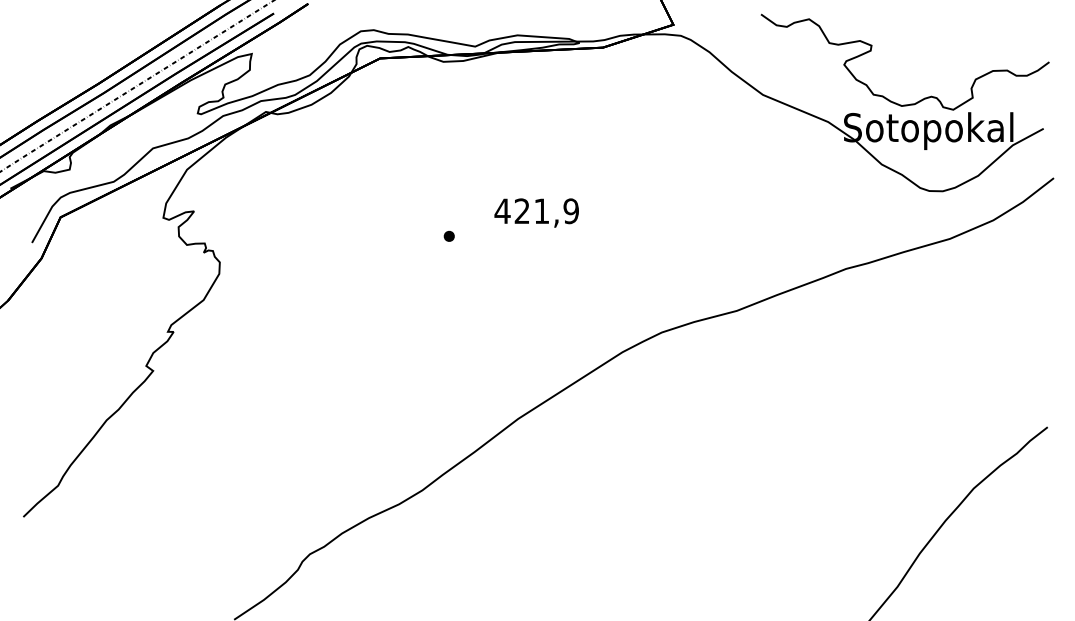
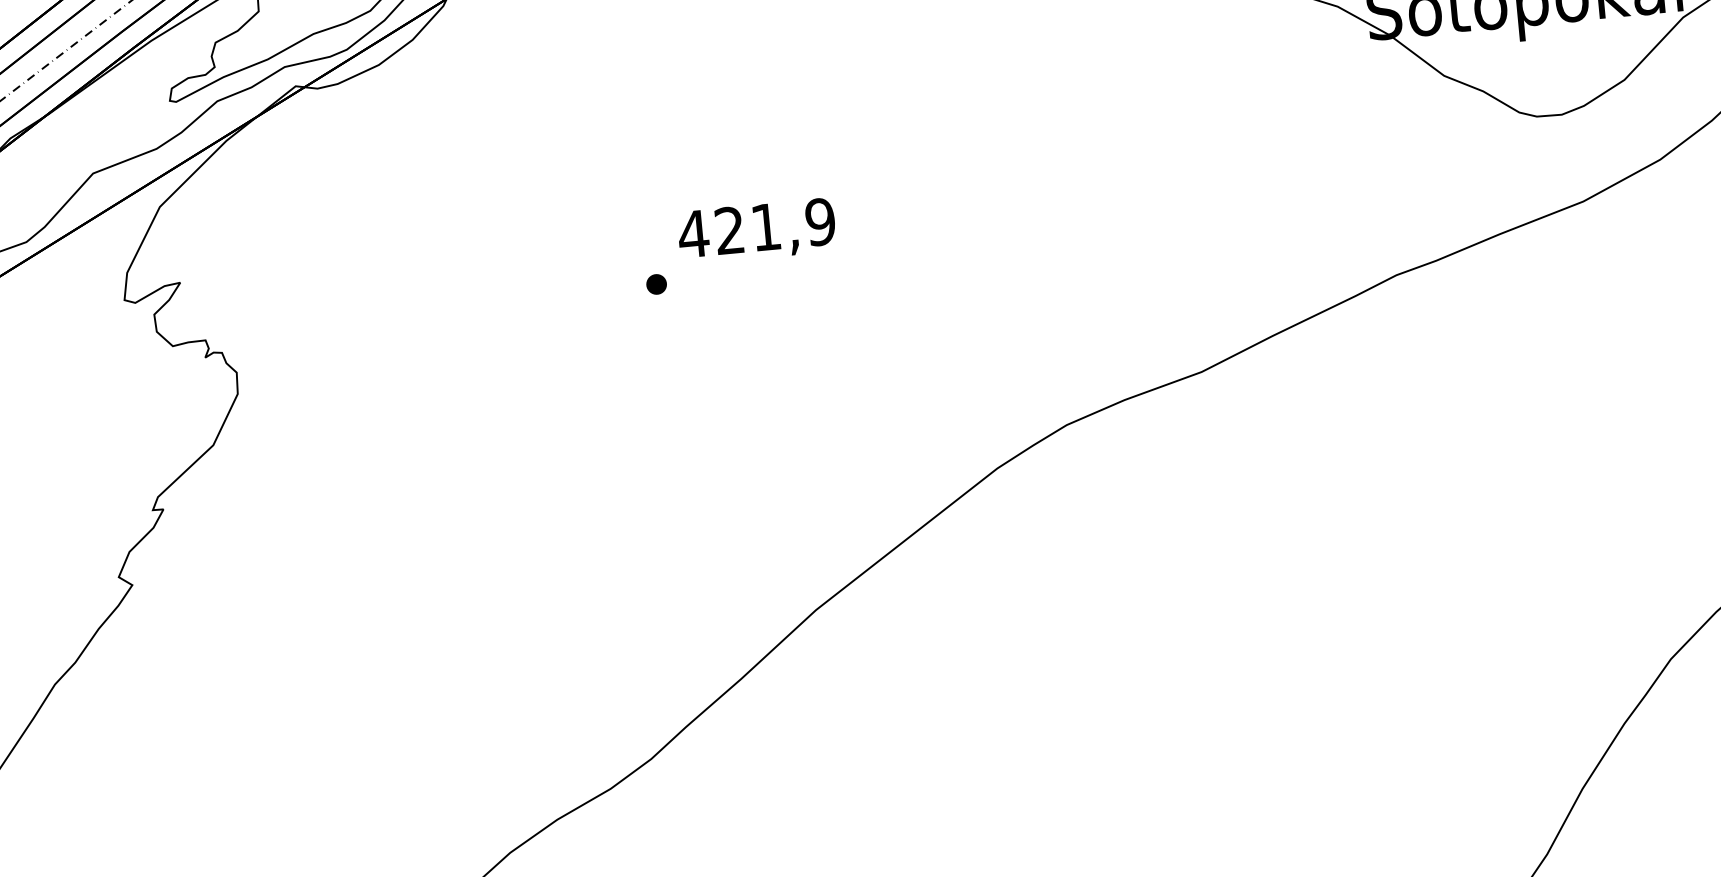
text: (536, 212) -> (756, 230), moved

